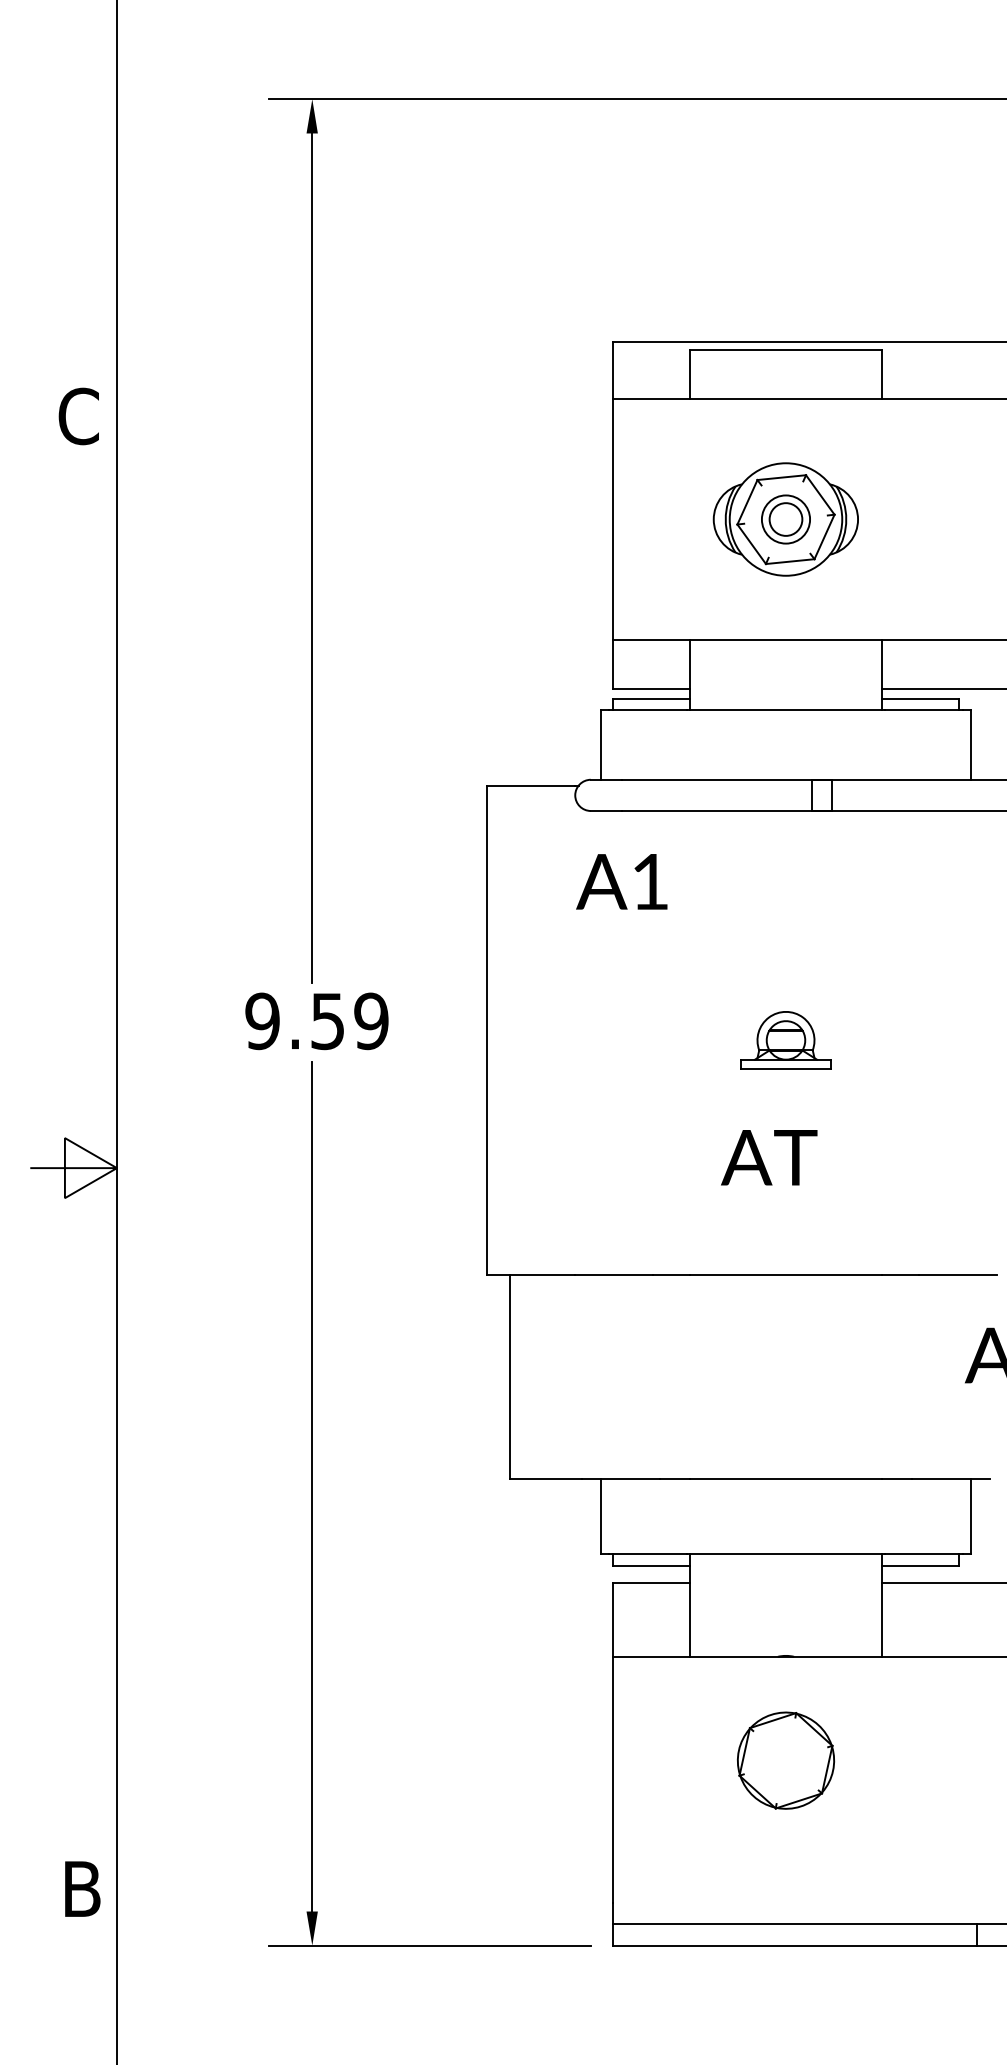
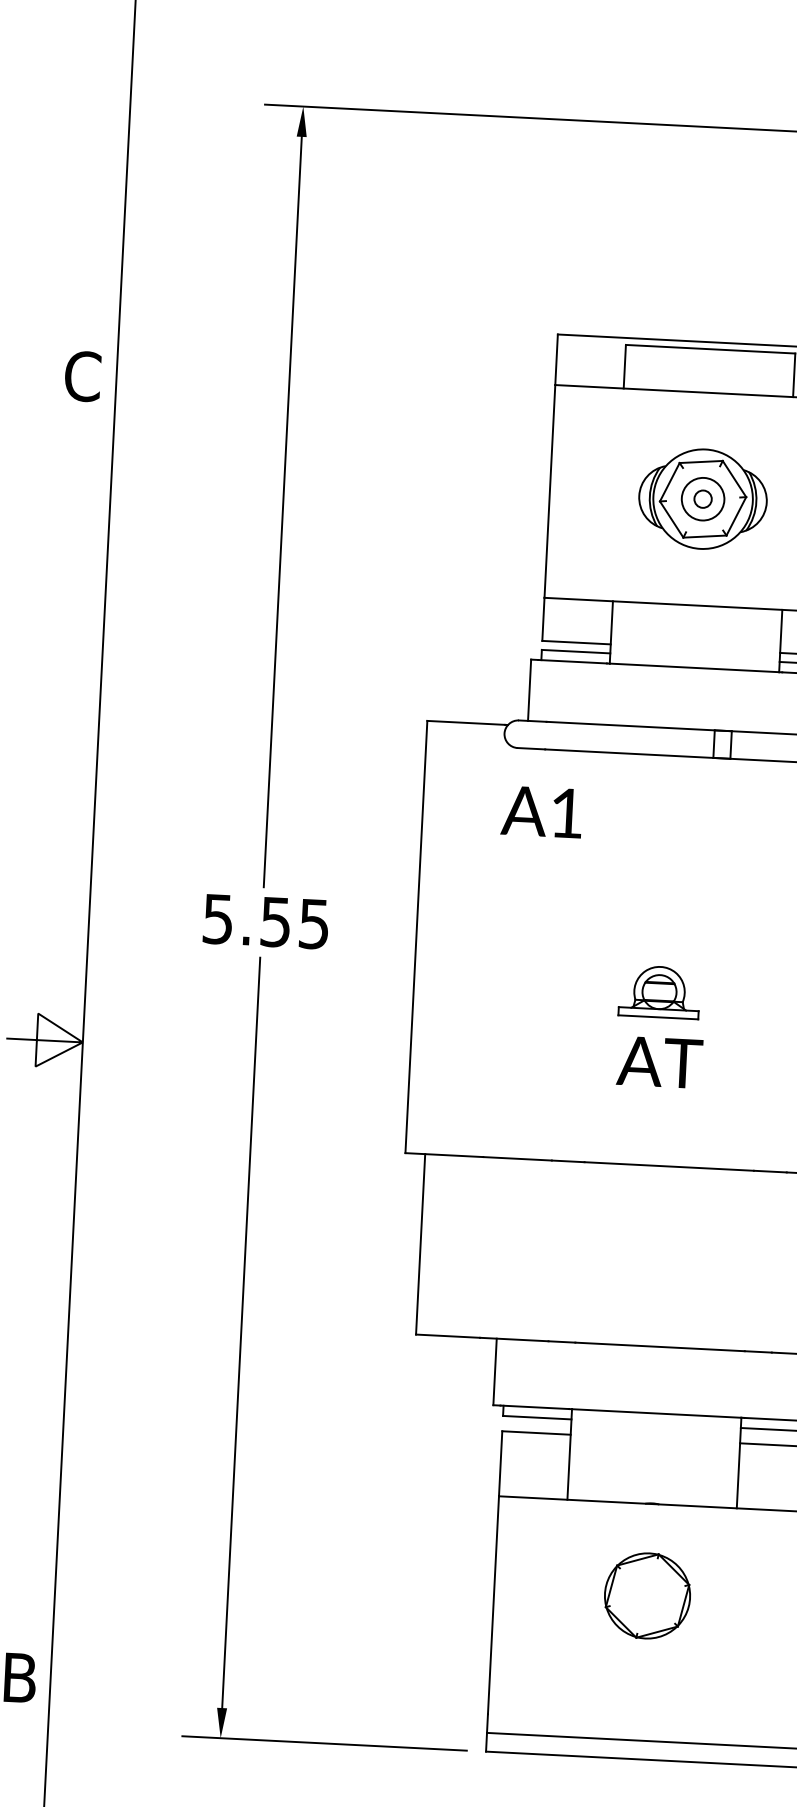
circle: (785, 519) -> (702, 499), size x0.6
text: (316, 1020) -> (265, 920), 9.59 -> 5.55
part: (785, 1040) -> (659, 992), moved

